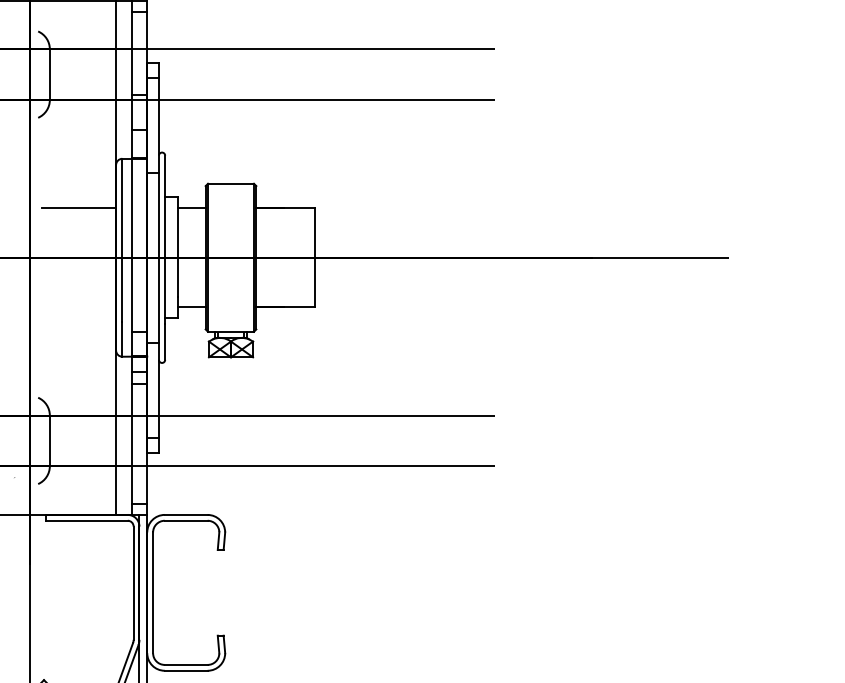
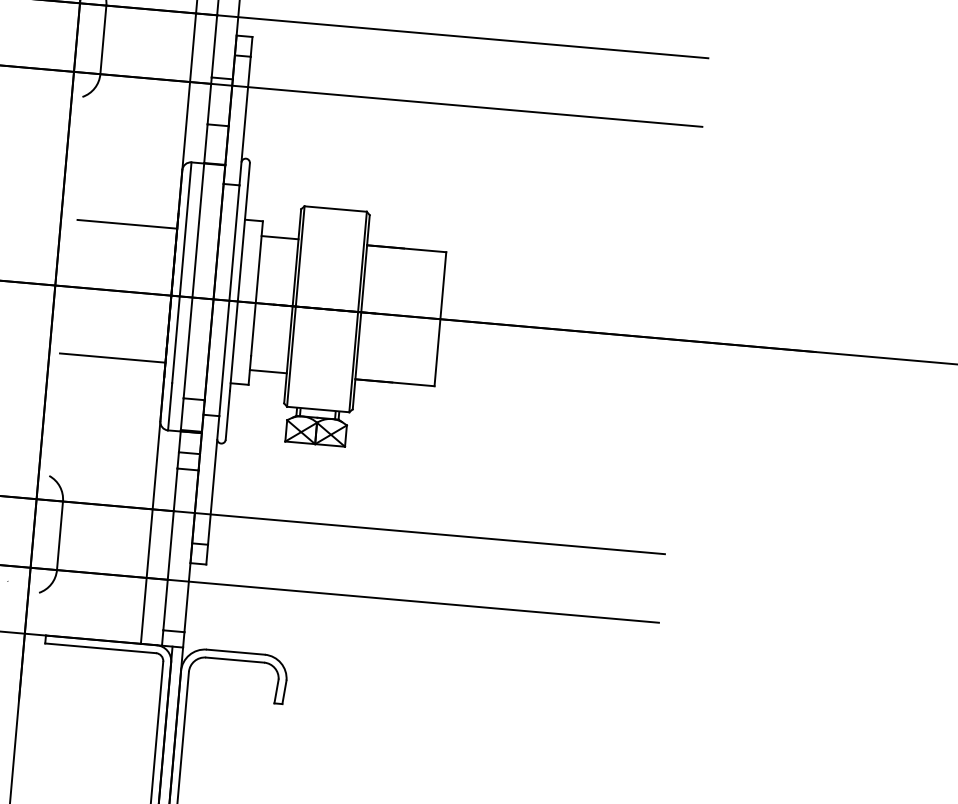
line: (77, 307) -> (113, 358), added

